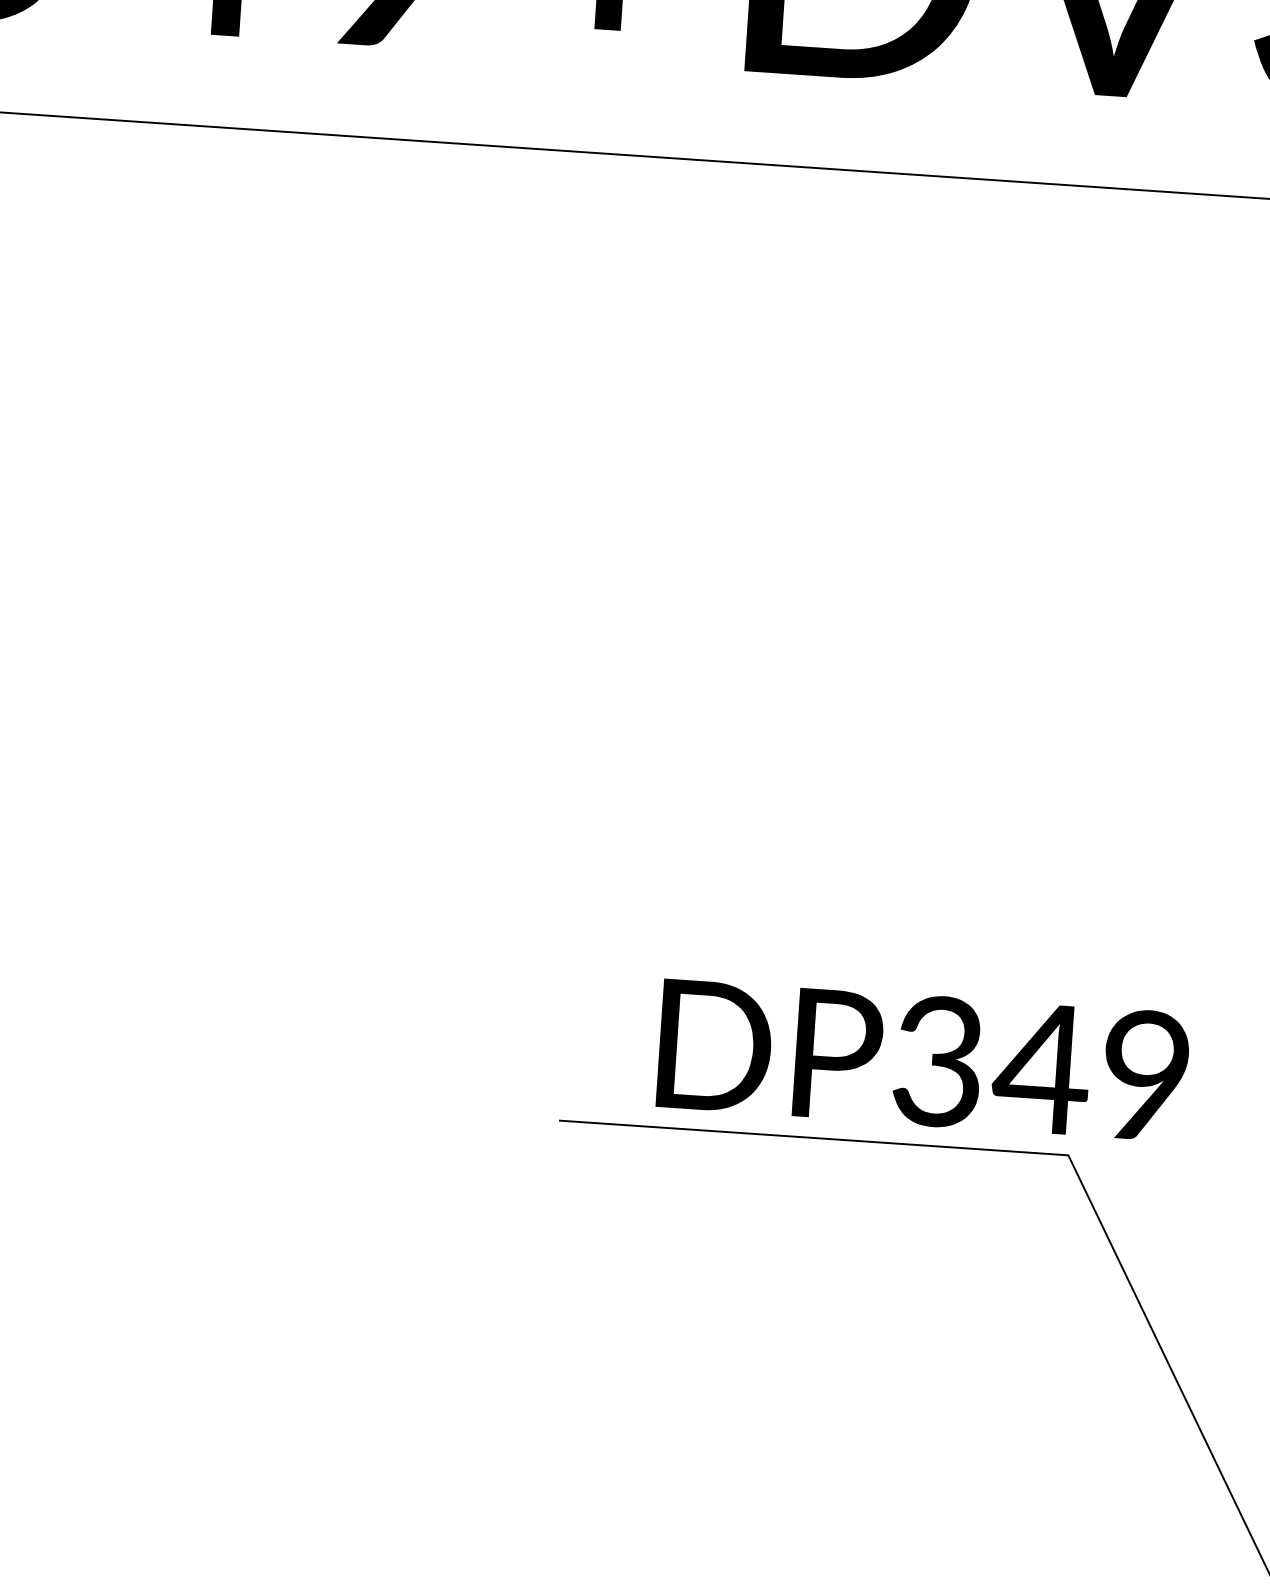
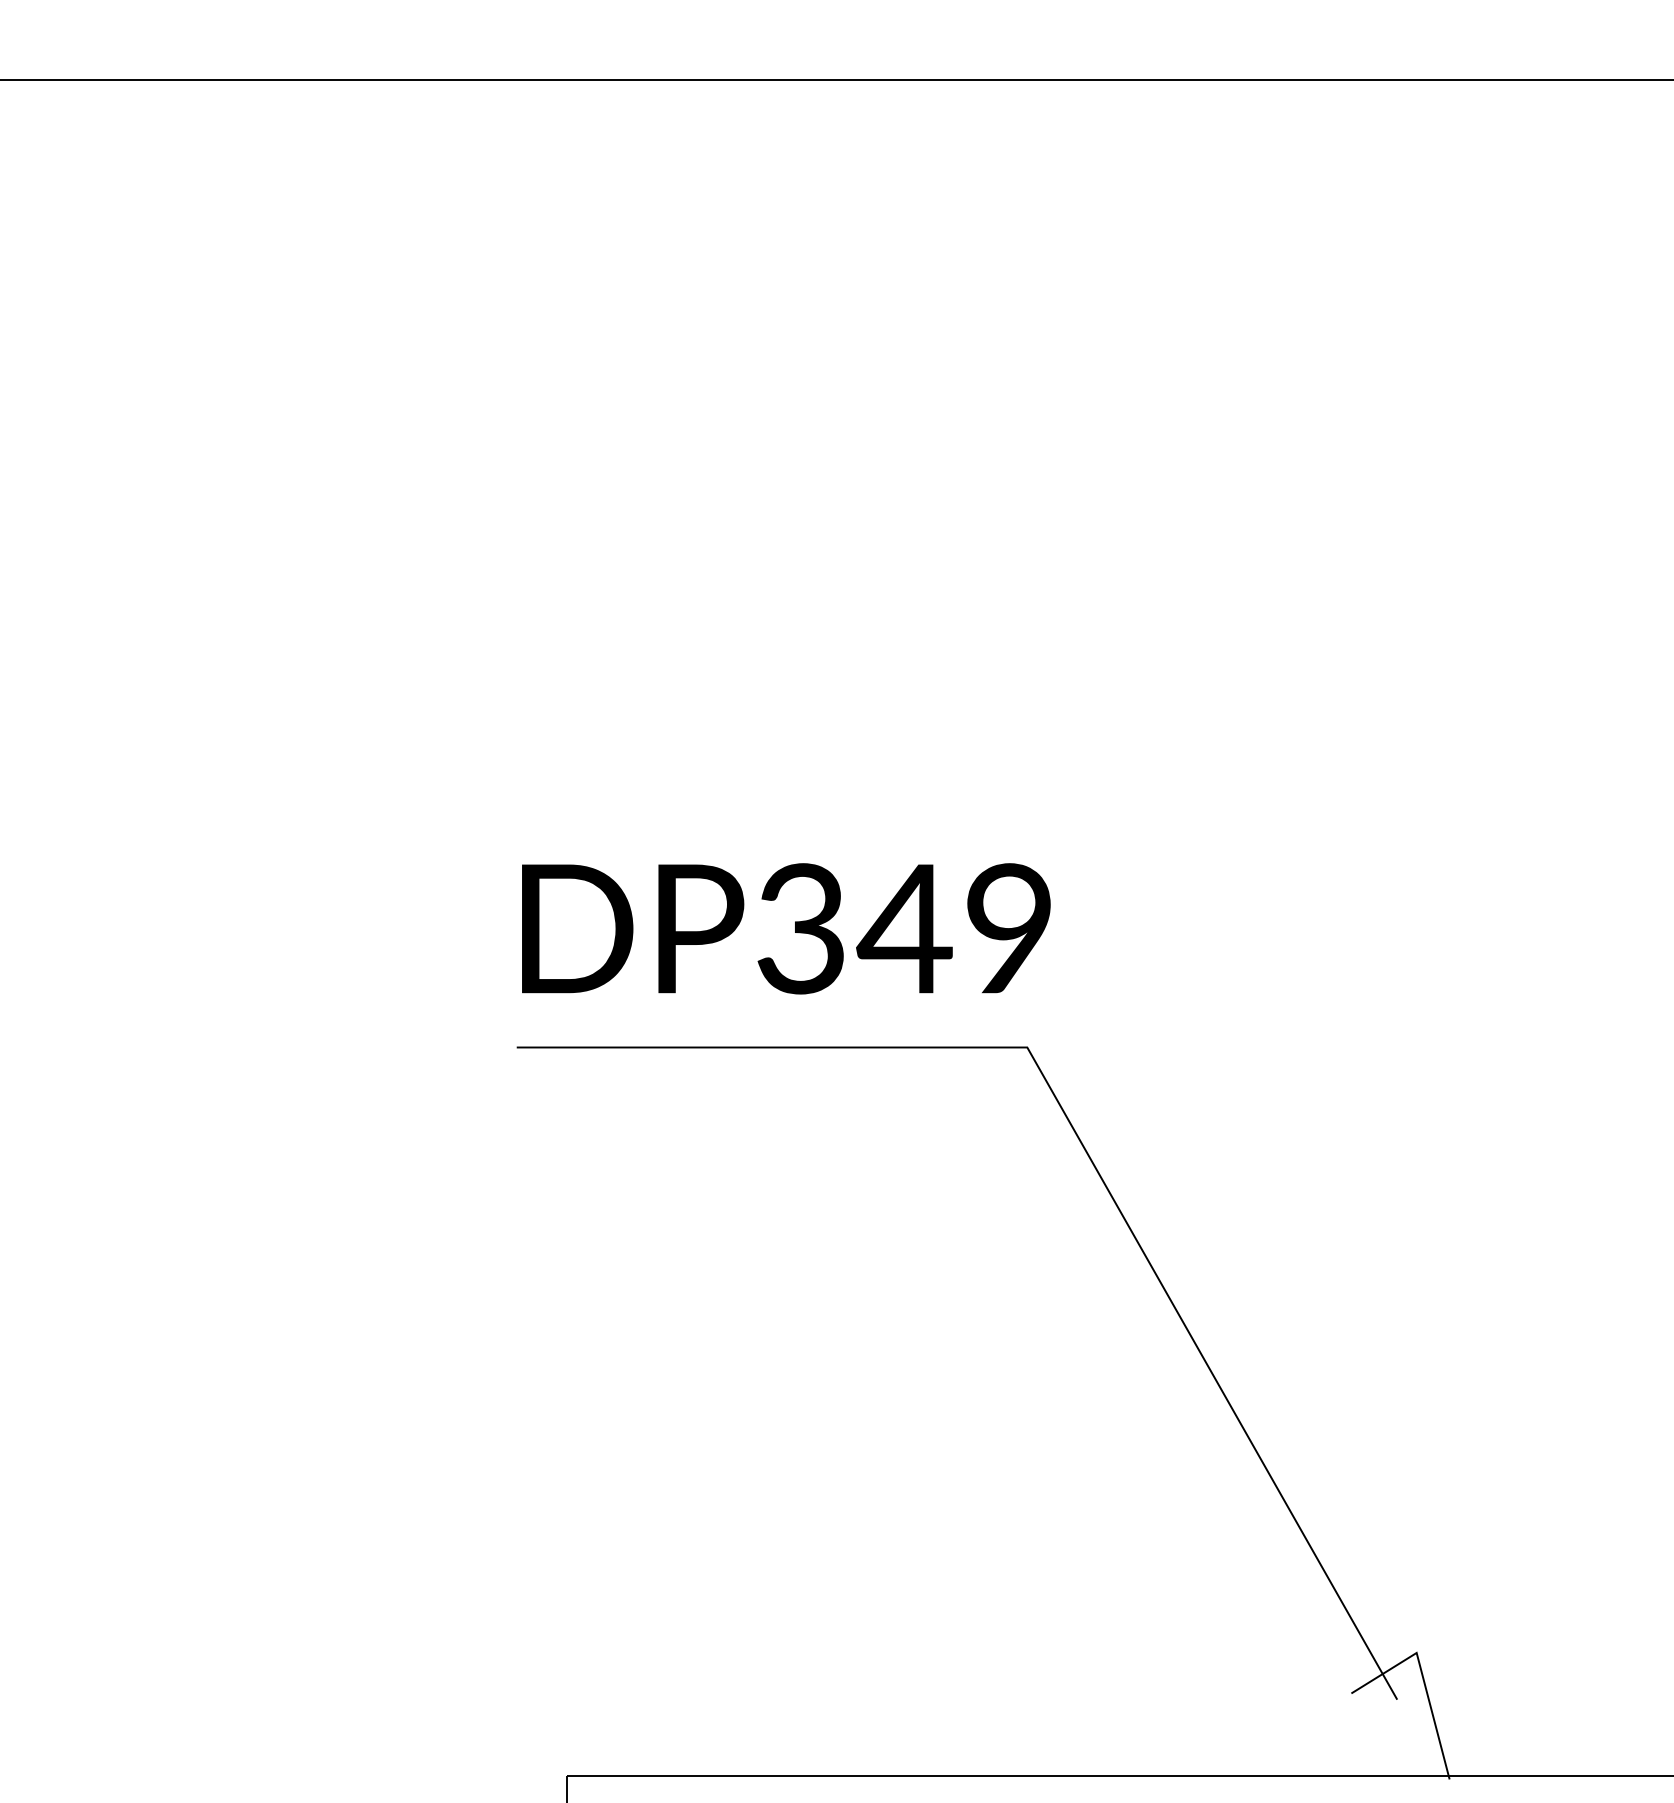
text: (923, 1060) -> (786, 928), moved

